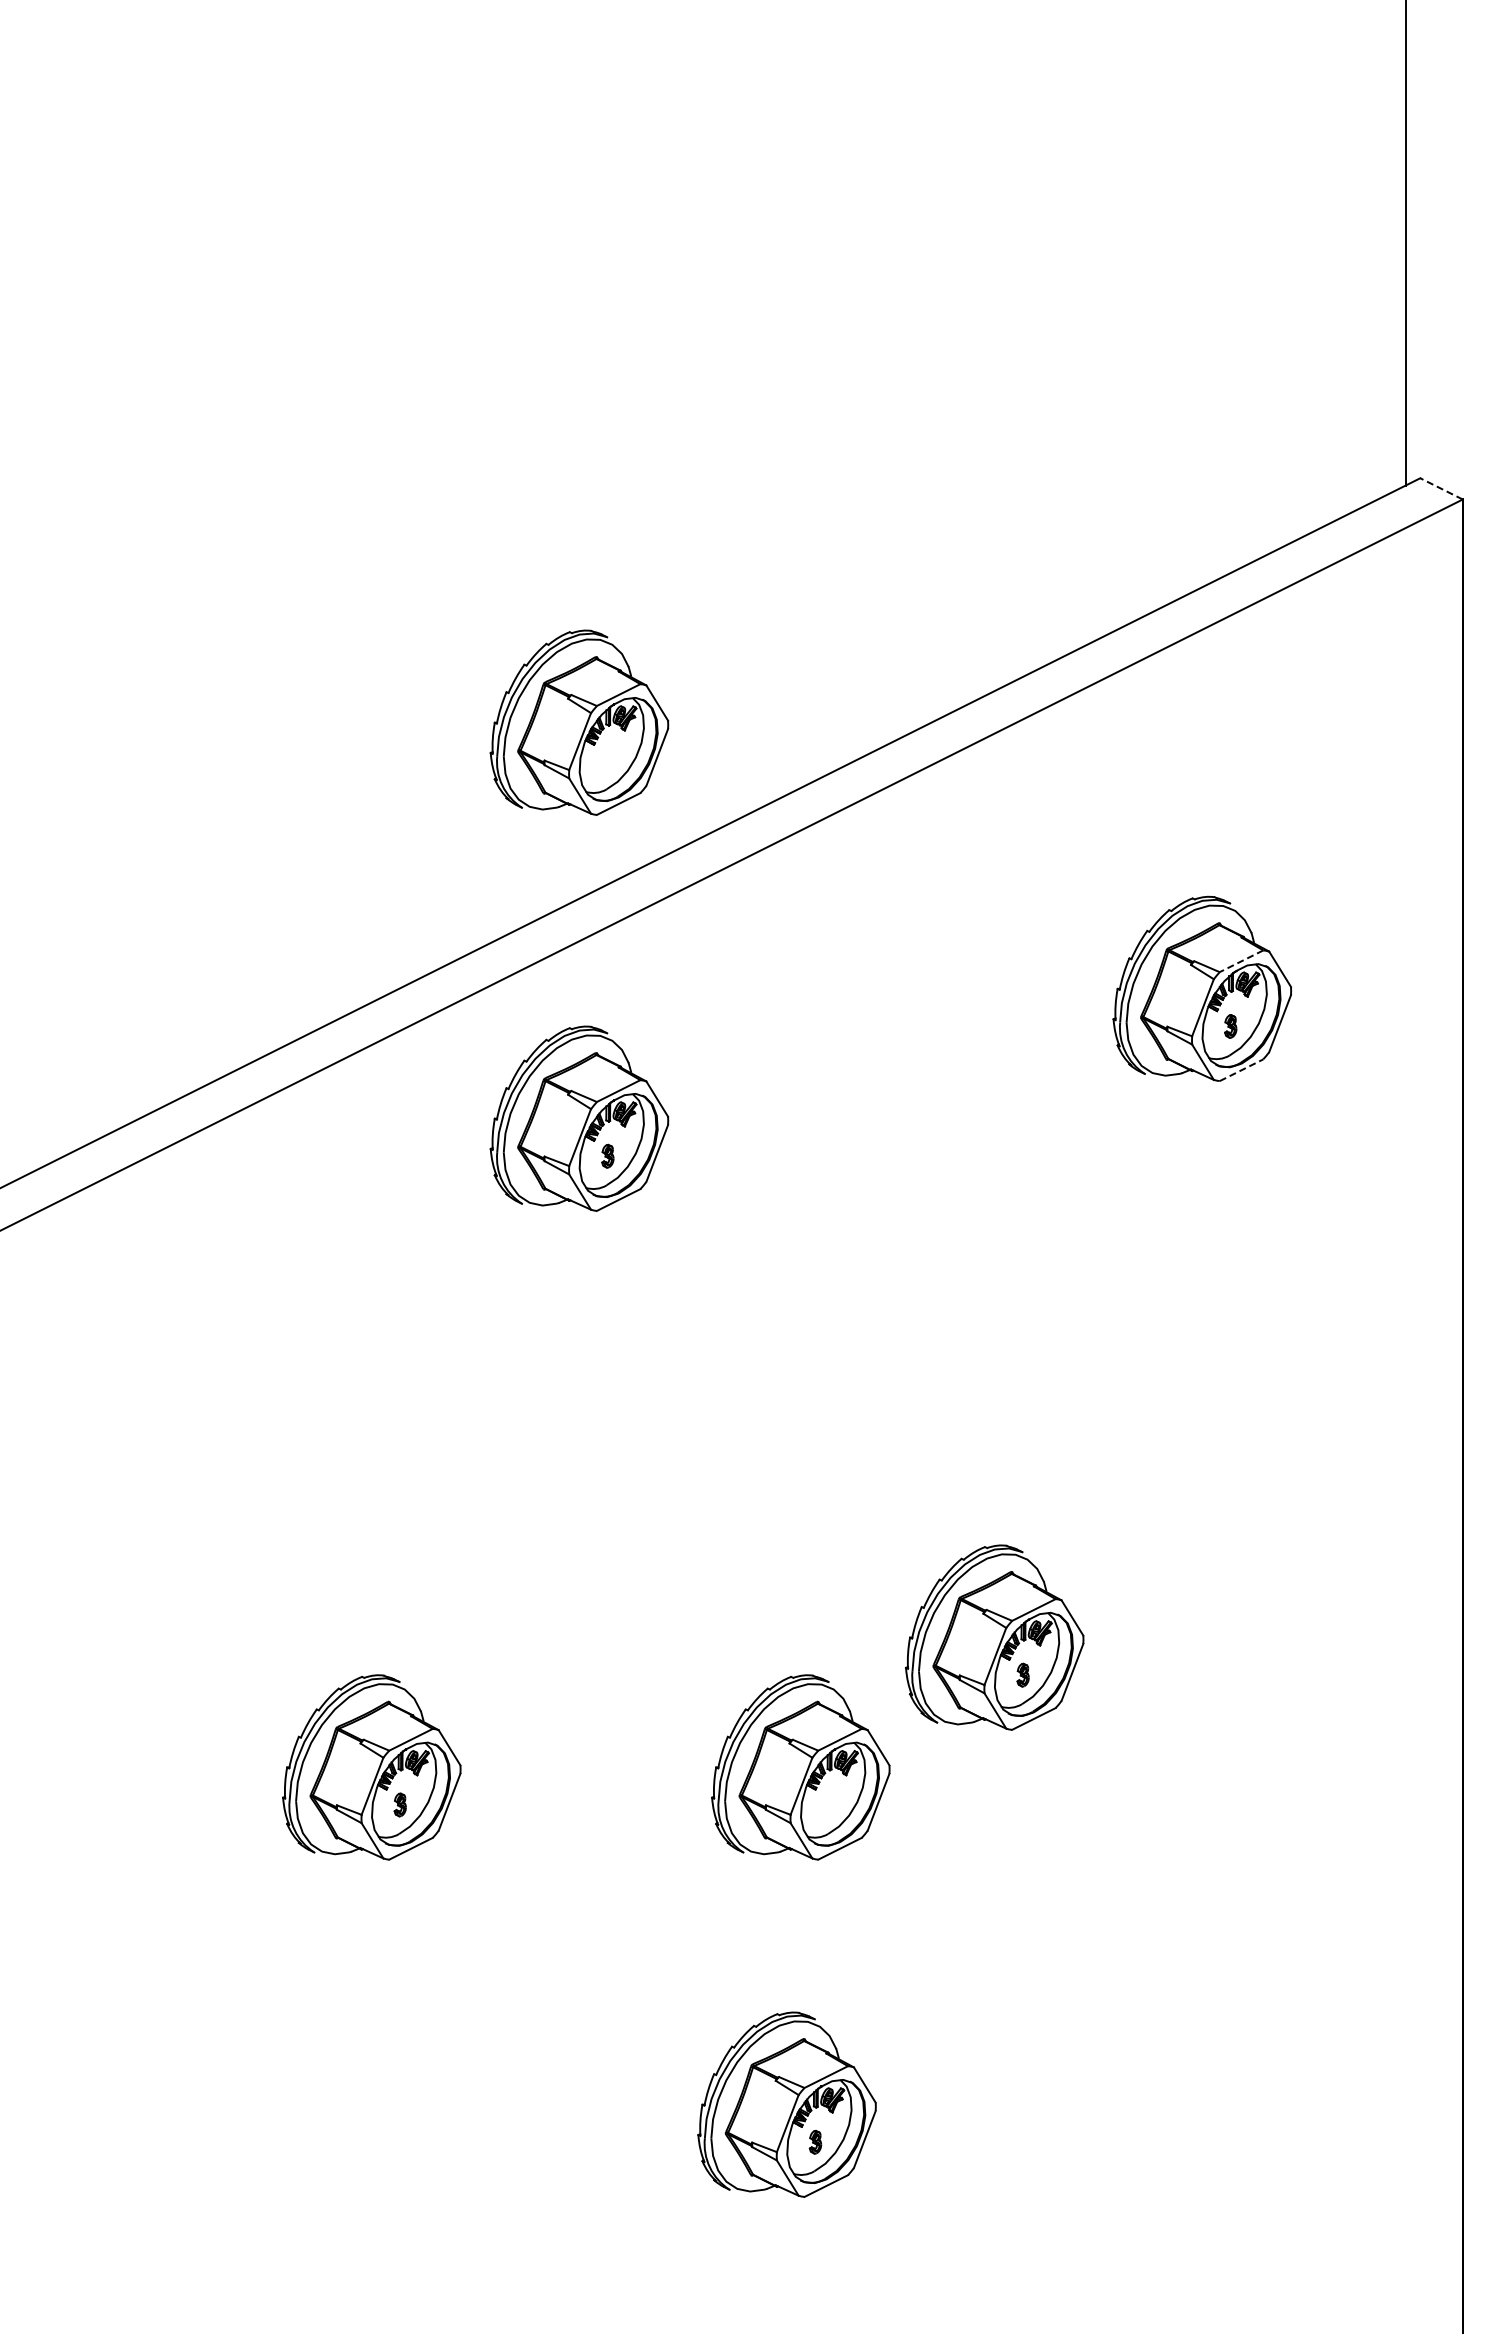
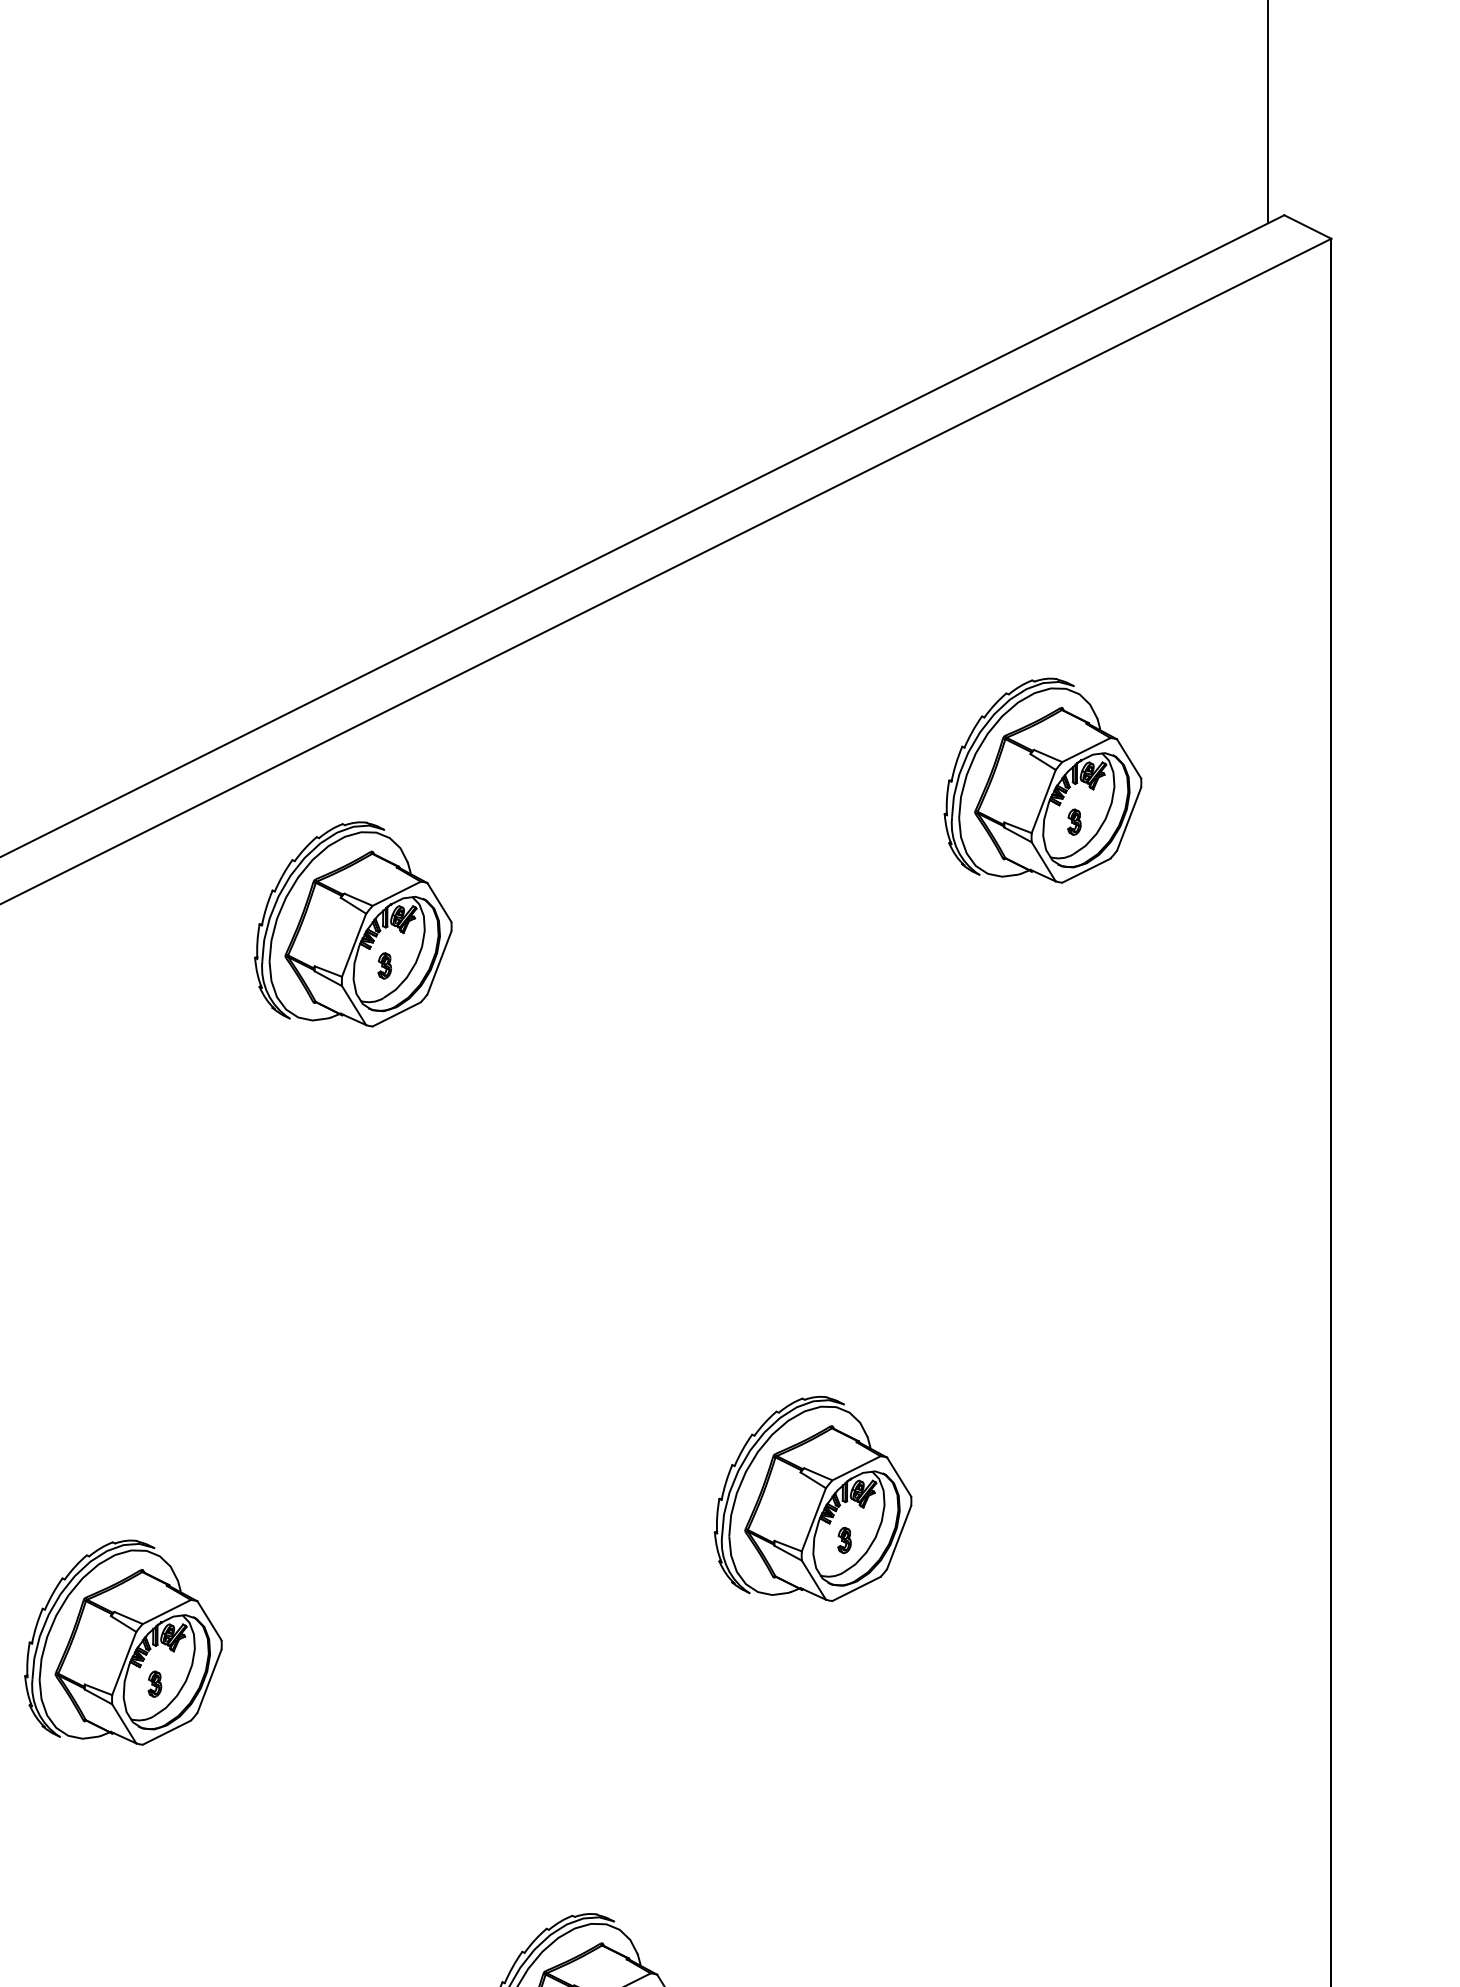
line: (1441, 488) -> (1307, 226), dashed -> solid
part: (579, 722) -> (353, 485), removed
line: (1241, 961) -> (1086, 750), dashed -> solid
line: (1242, 1070) -> (1087, 870), dashed -> solid
part: (800, 1767) -> (598, 1642), removed

